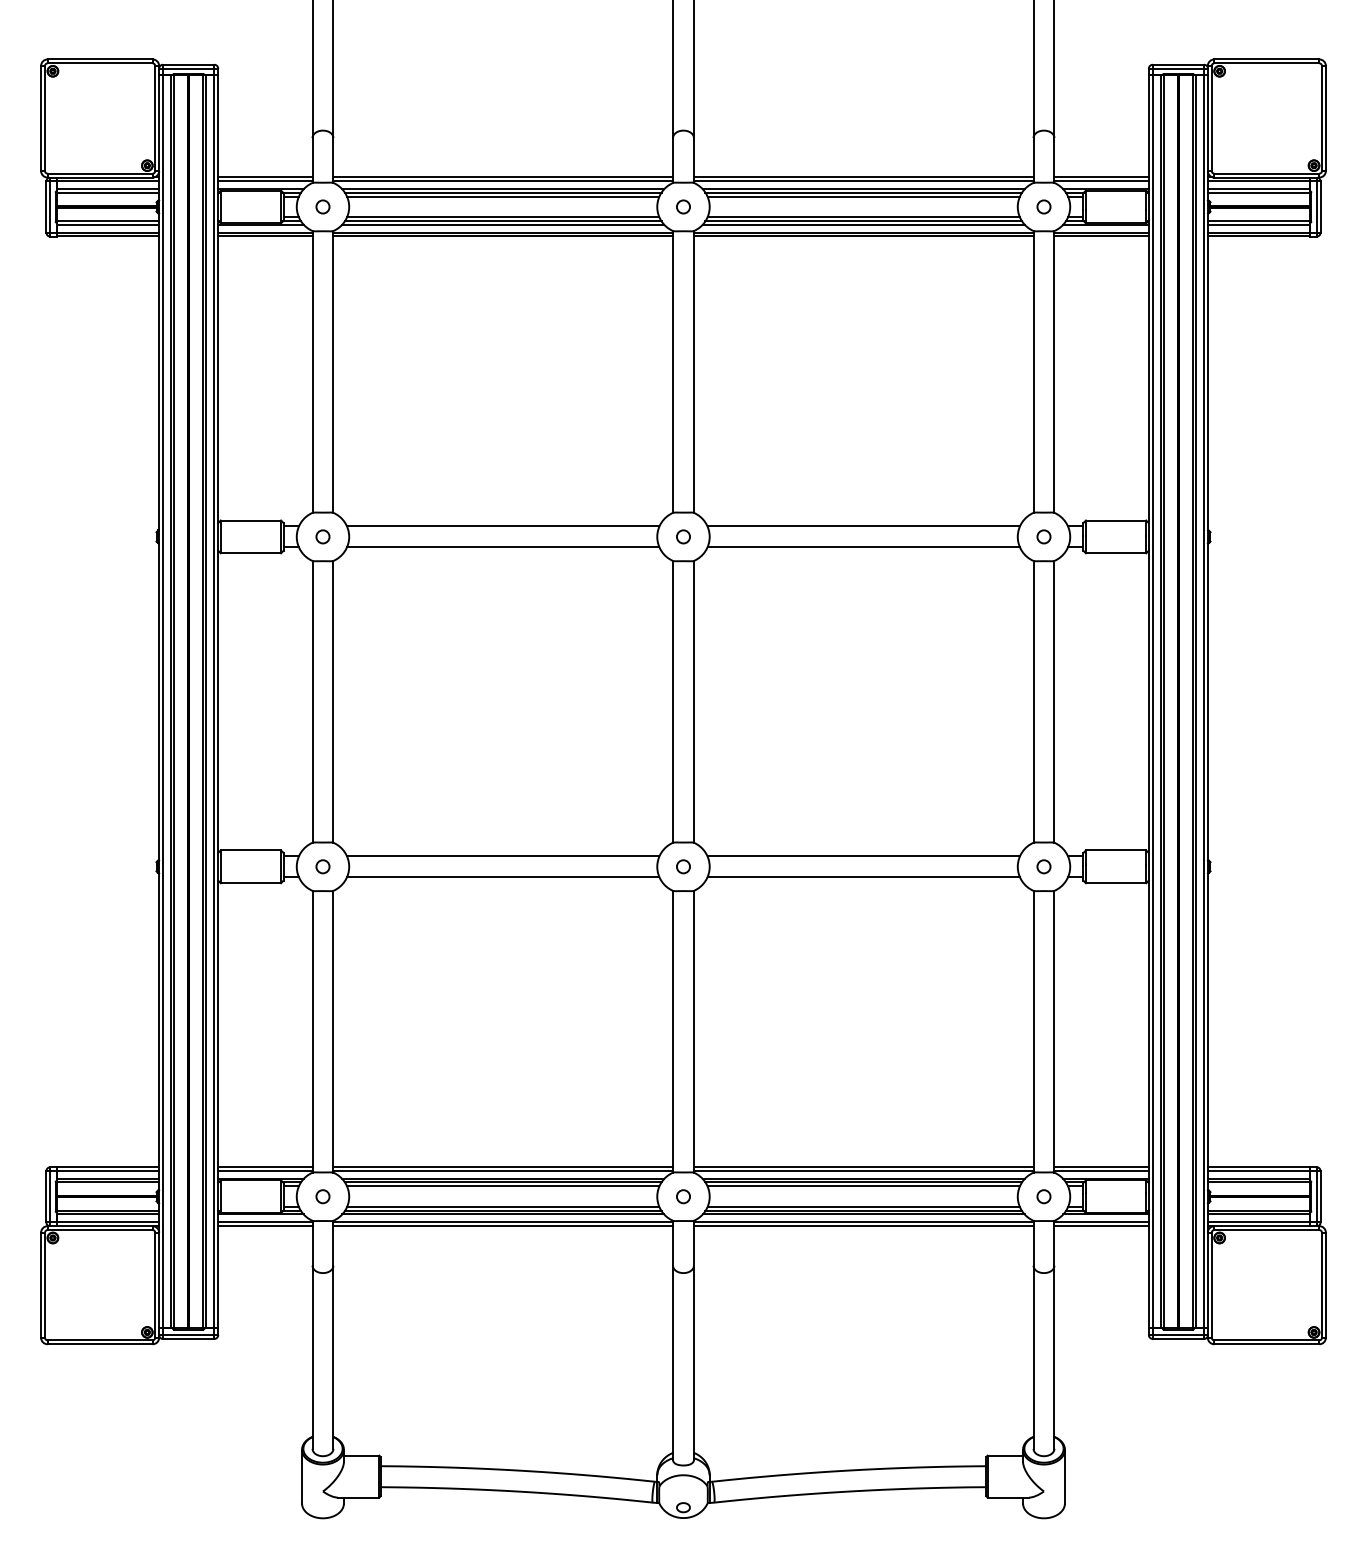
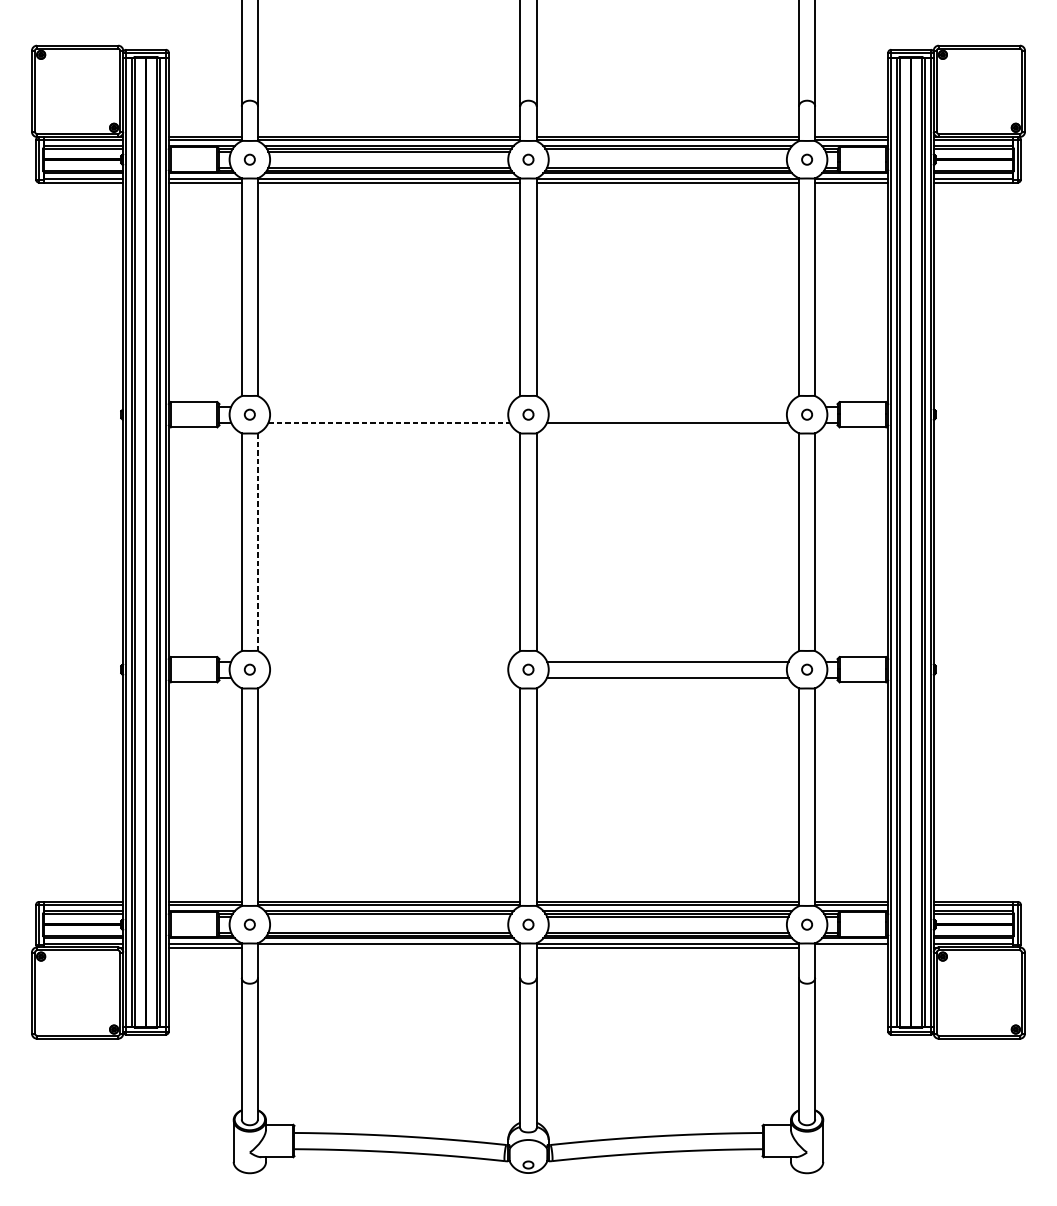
line: (863, 196) -> (667, 151), removed
line: (503, 526) -> (389, 406), removed
line: (863, 526) -> (667, 406), removed
line: (503, 547) -> (389, 422), solid -> dashed
line: (333, 701) -> (257, 541), solid -> dashed
line: (503, 856) -> (389, 661), removed
line: (503, 877) -> (389, 677), removed
line: (503, 1186) -> (389, 916), removed
line: (503, 1226) -> (389, 947), removed
line: (1101, 1226) -> (851, 947), removed

